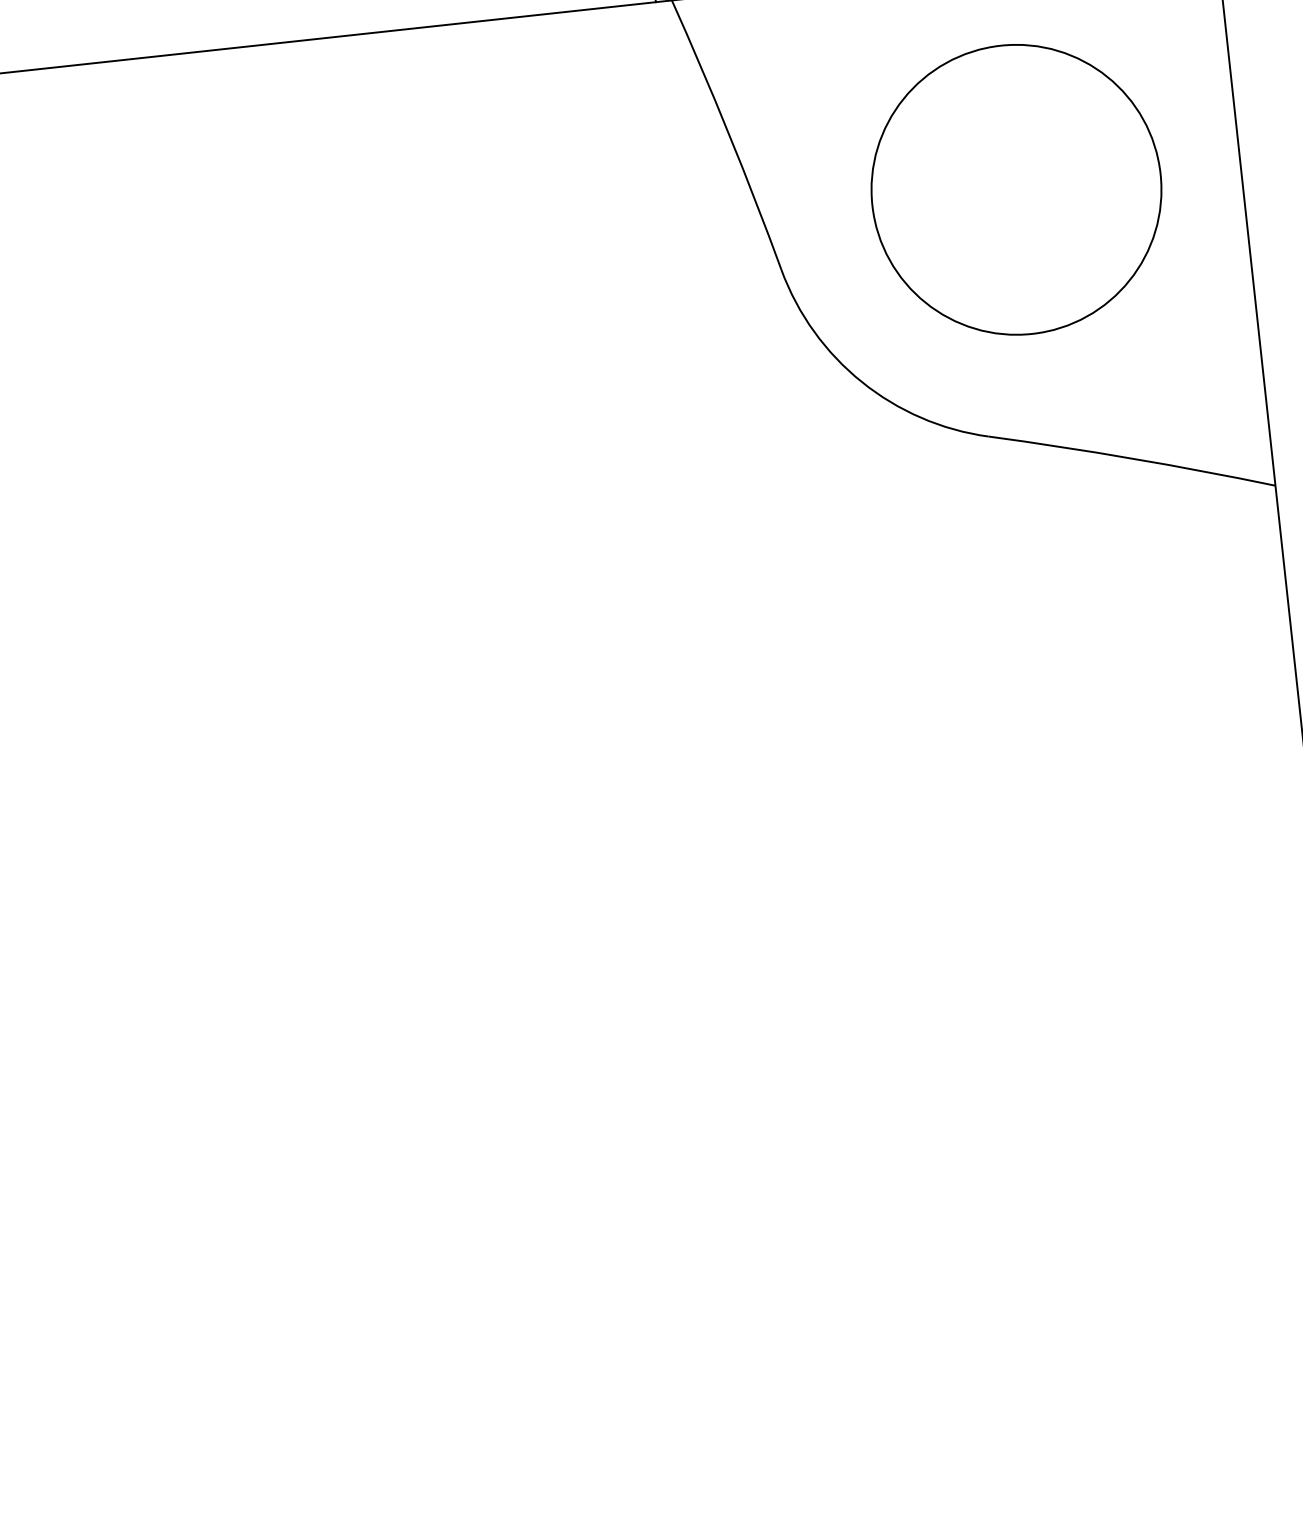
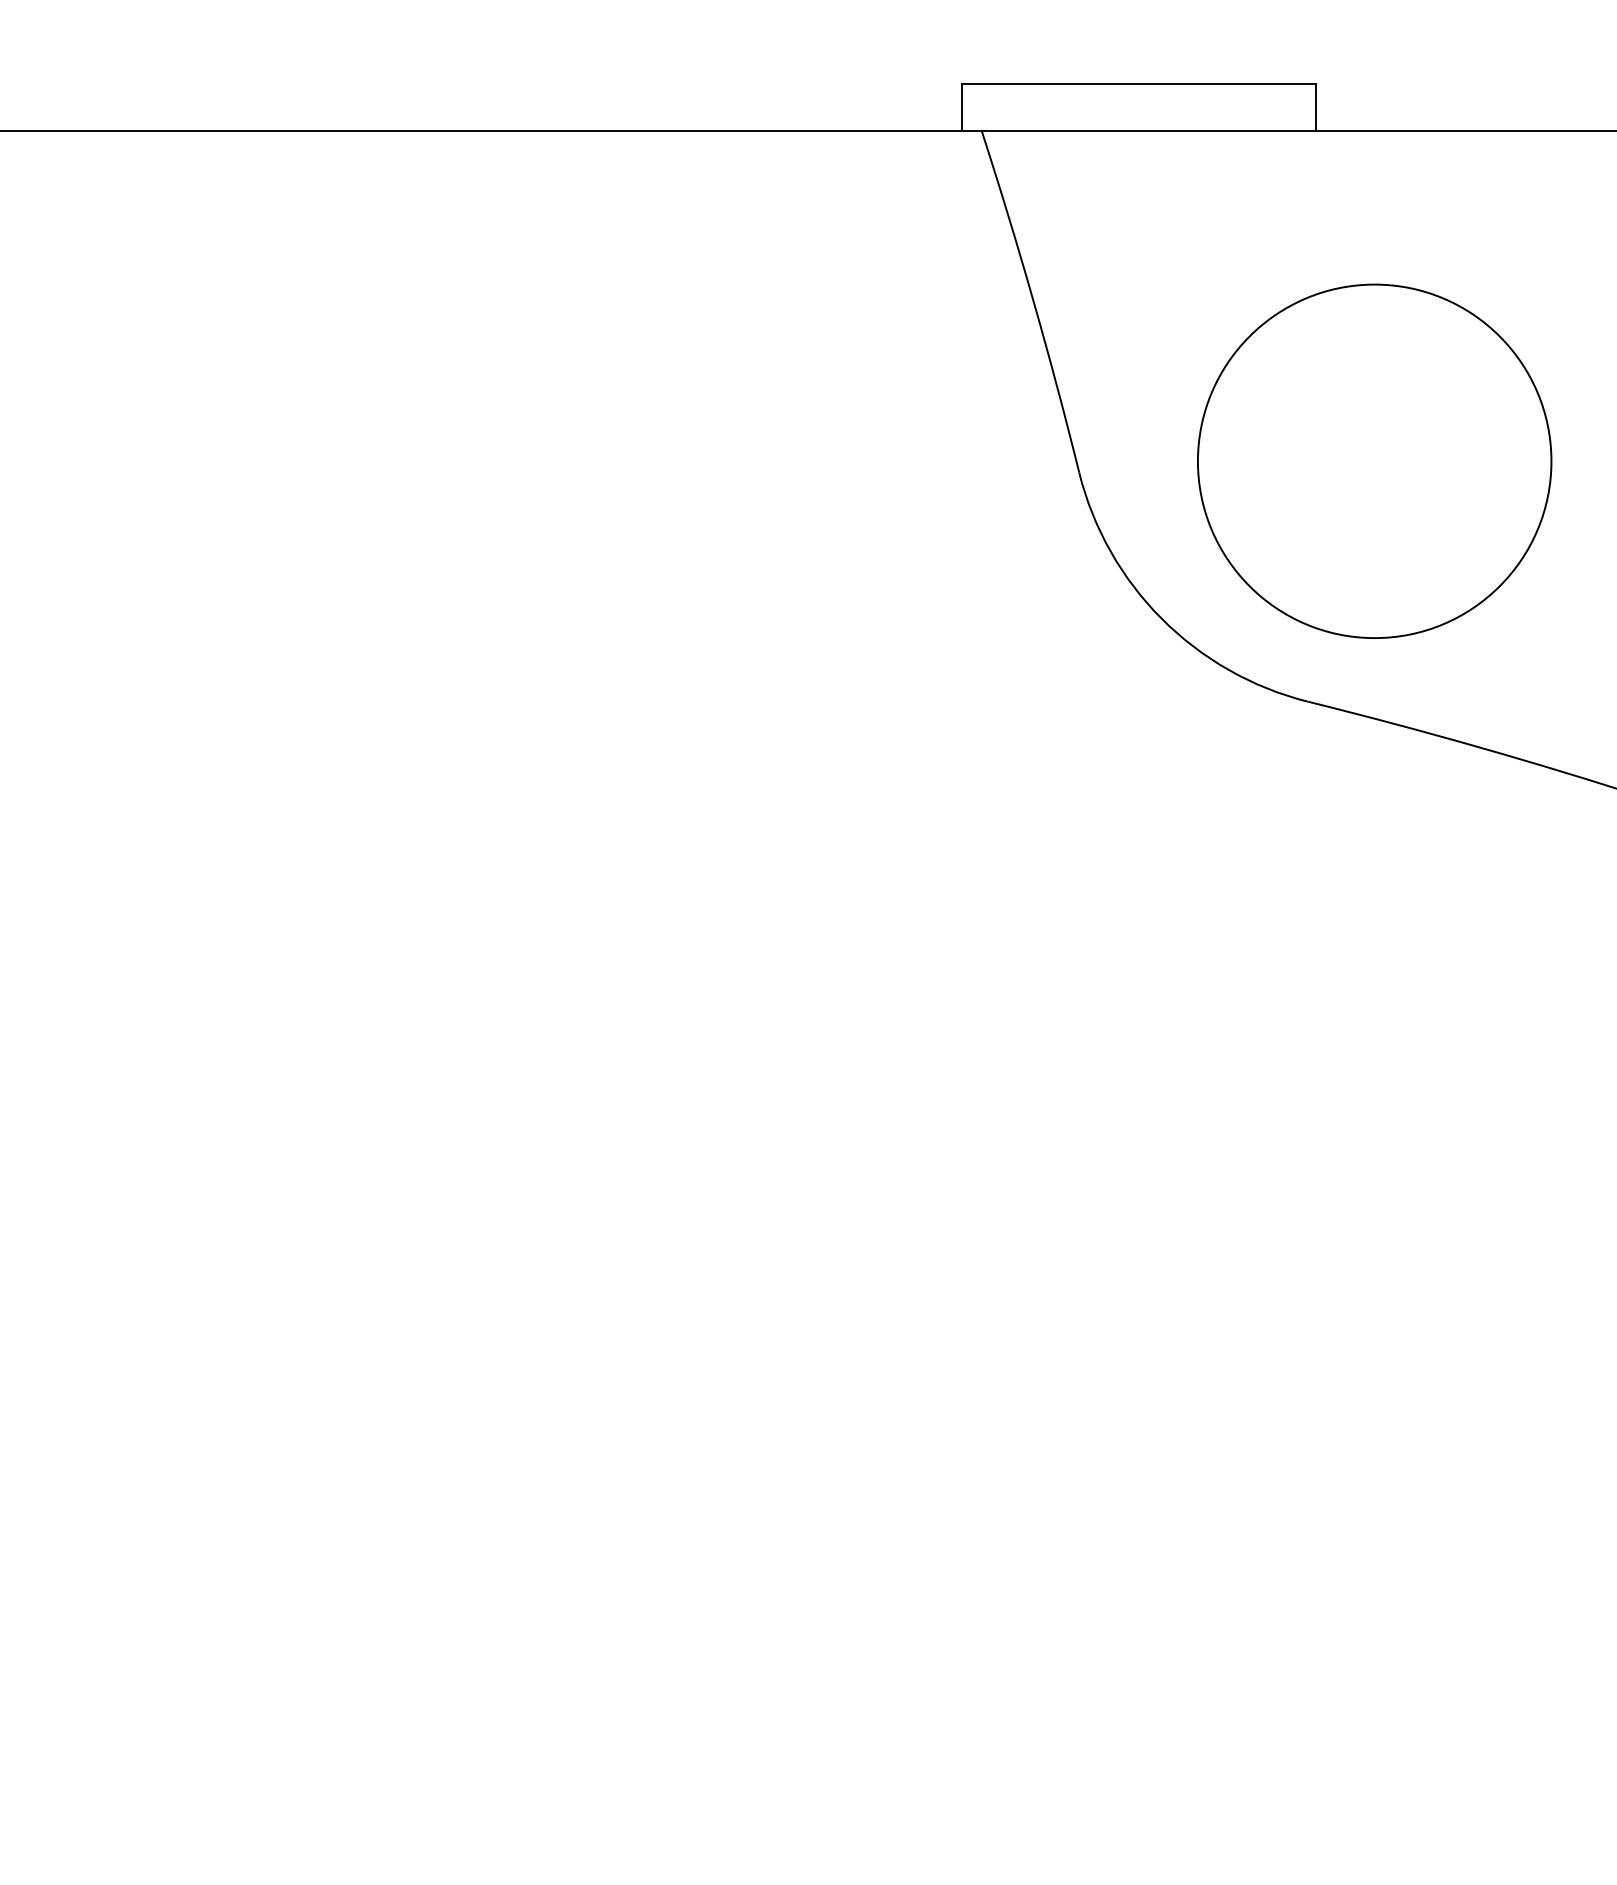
circle: (1016, 189) -> (1374, 460), moved

